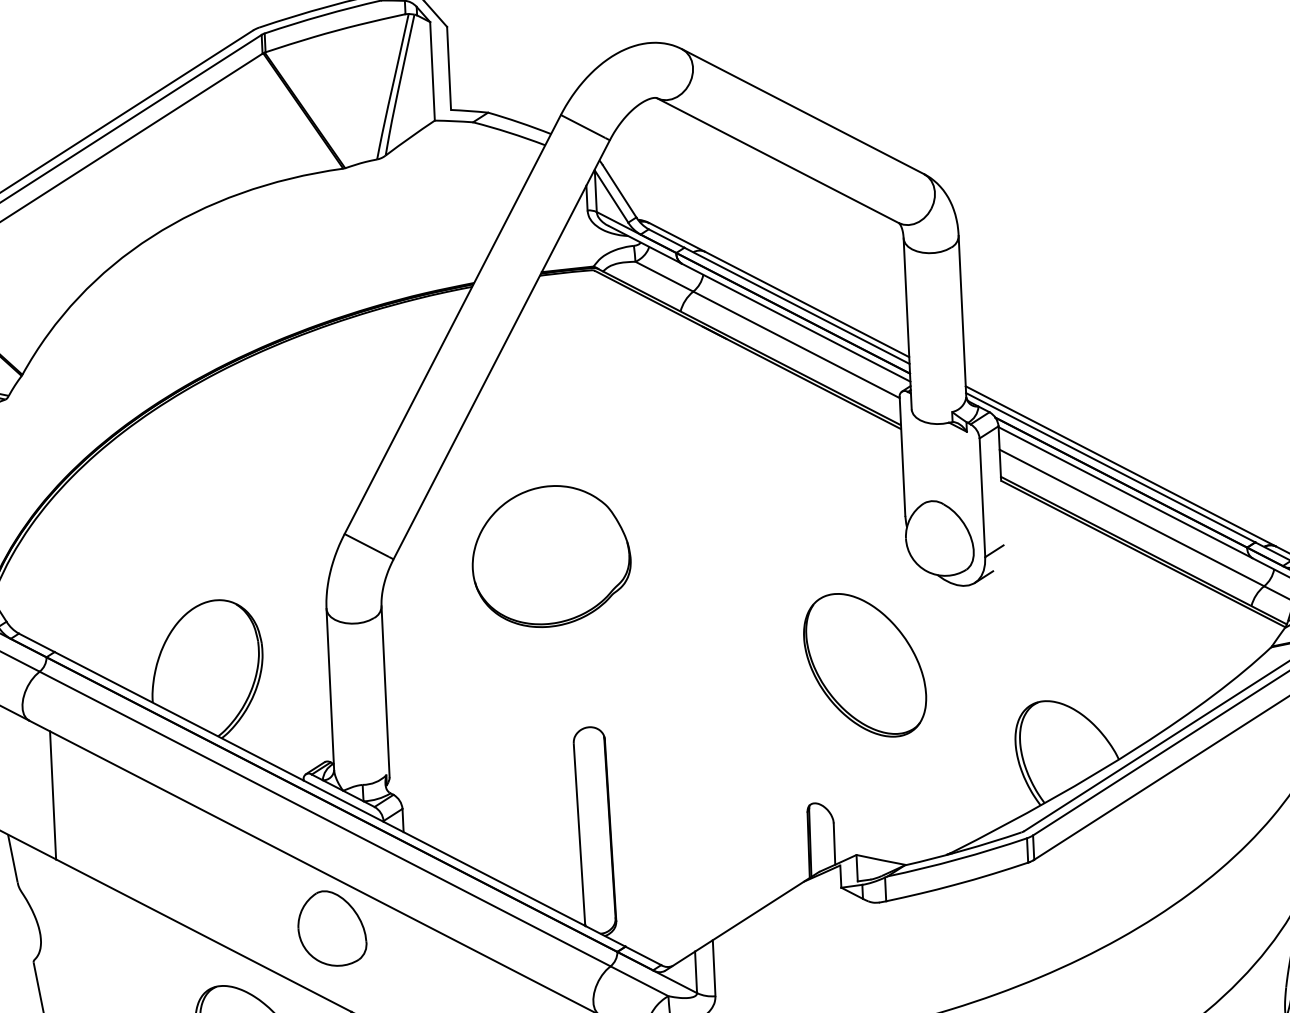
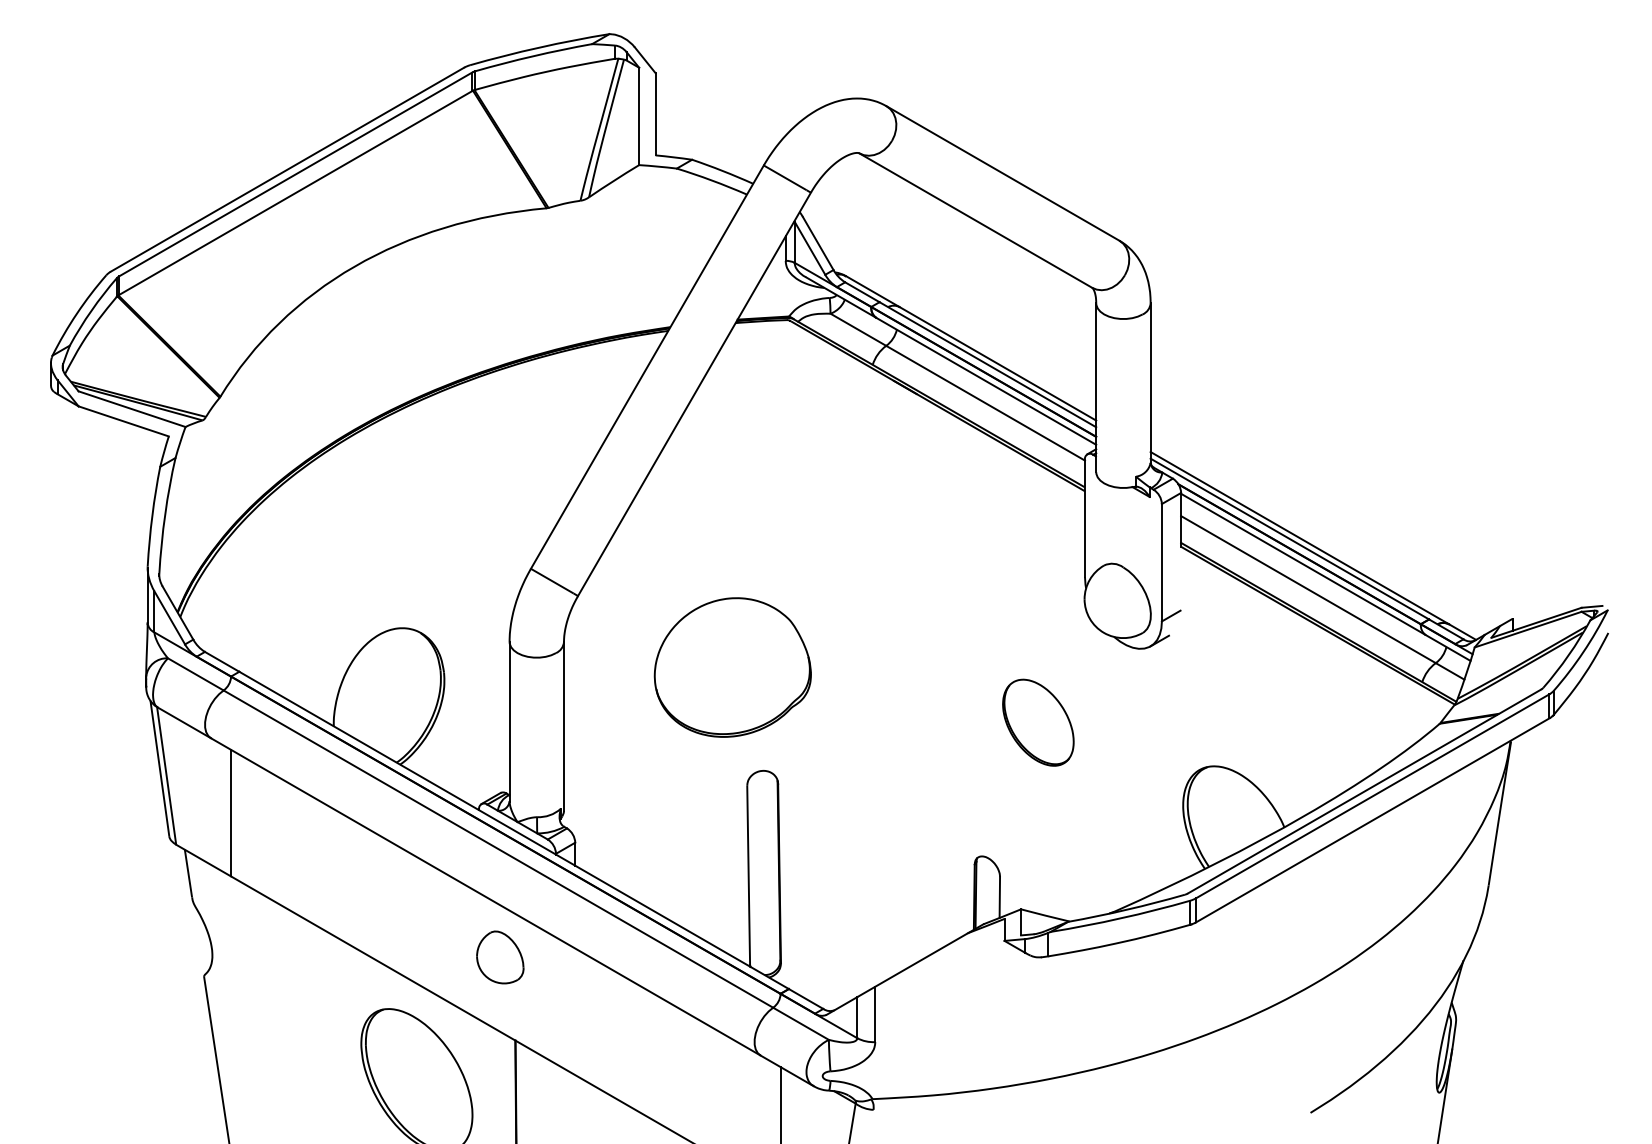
part: (550, 556) -> (732, 667), moved
part: (865, 665) -> (1038, 722), size x0.6
part: (332, 928) -> (500, 957), size x0.7

